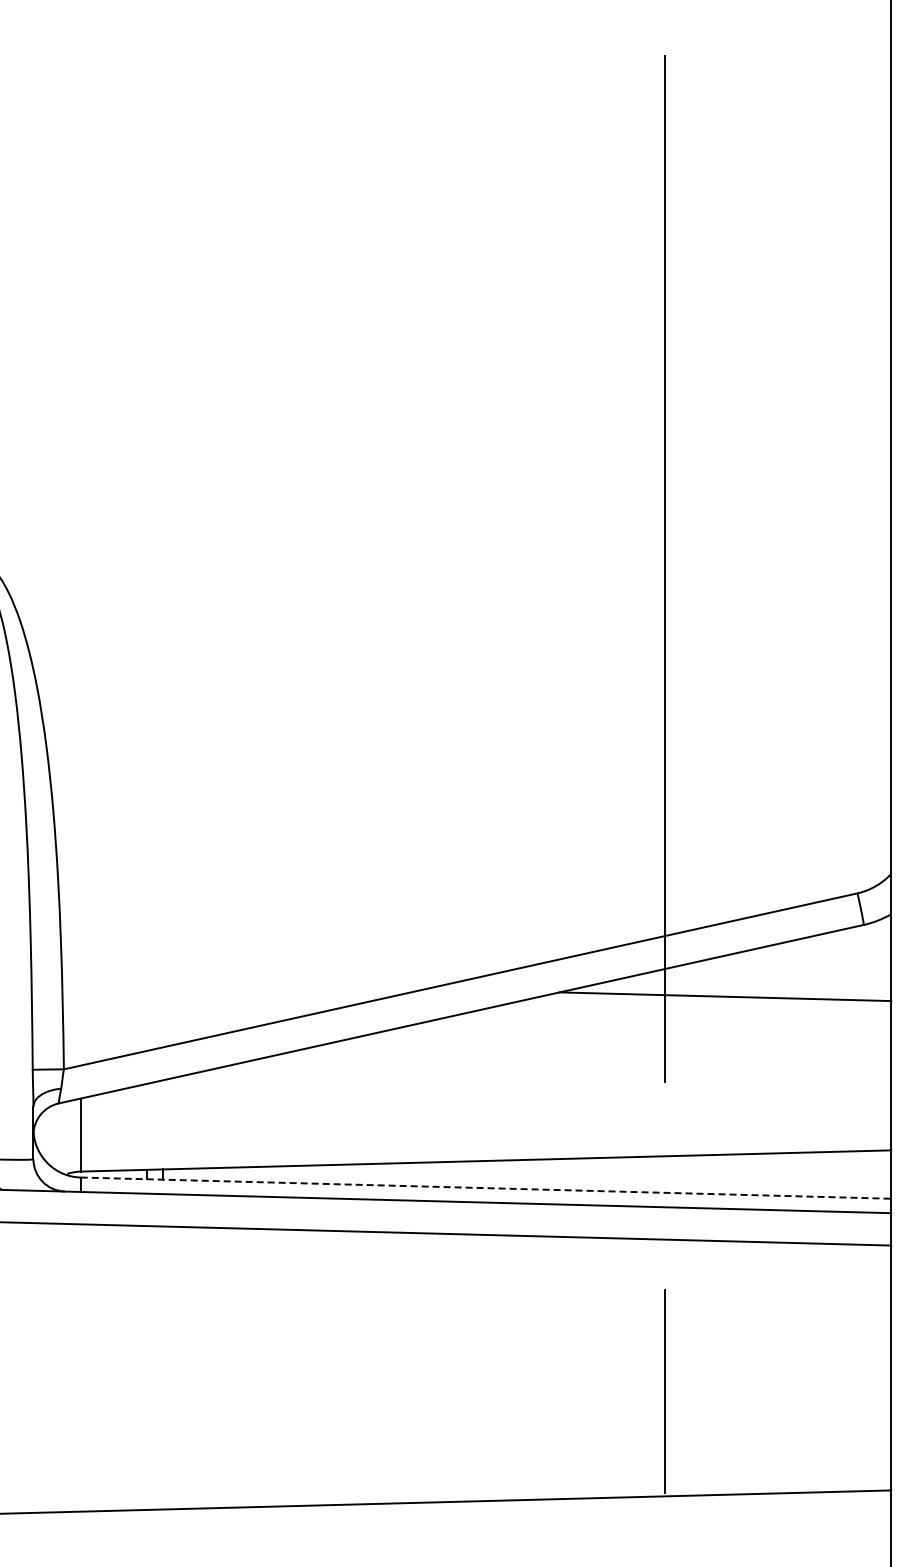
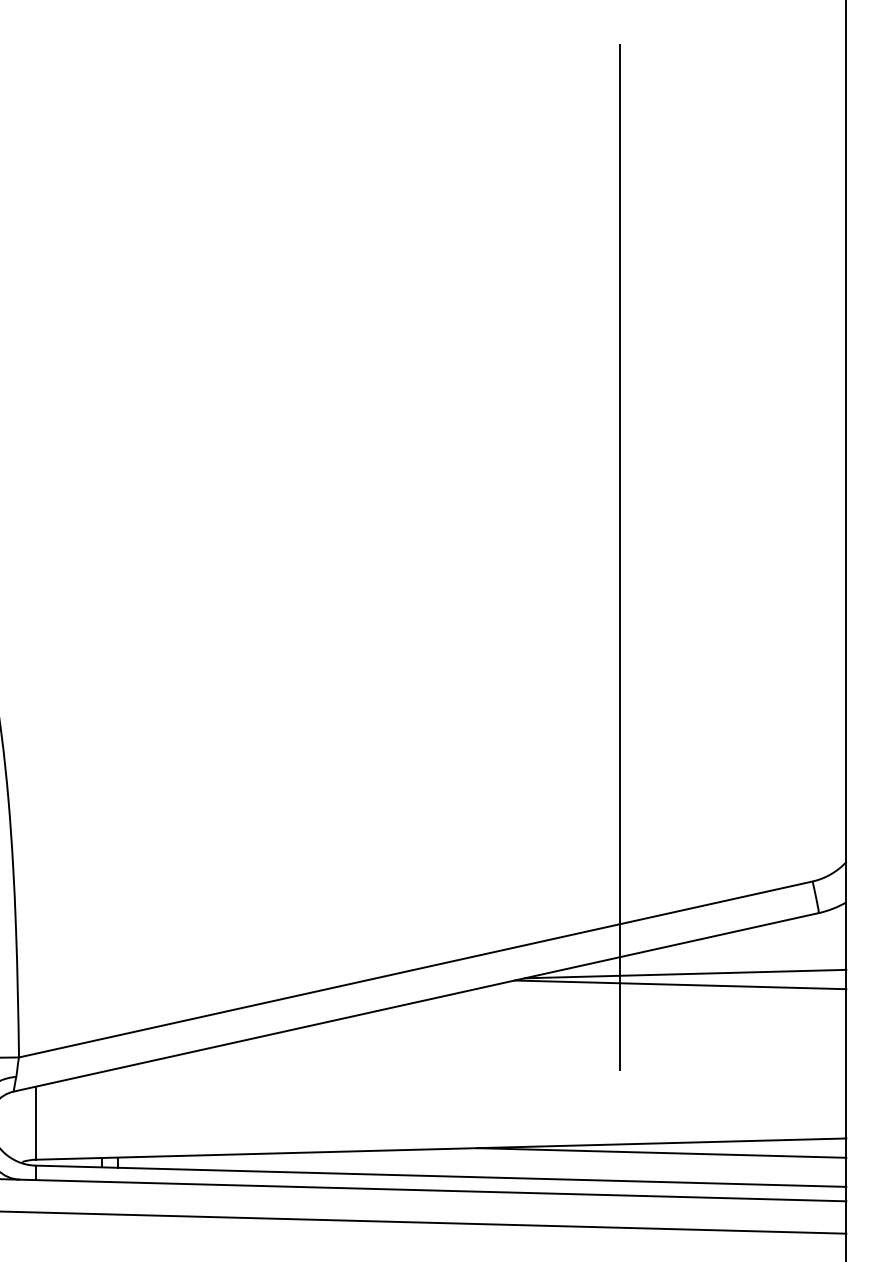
line: (730, 985) -> (685, 973), added
line: (706, 1164) -> (661, 1152), added
line: (486, 1188) -> (441, 1176), dashed -> solid

